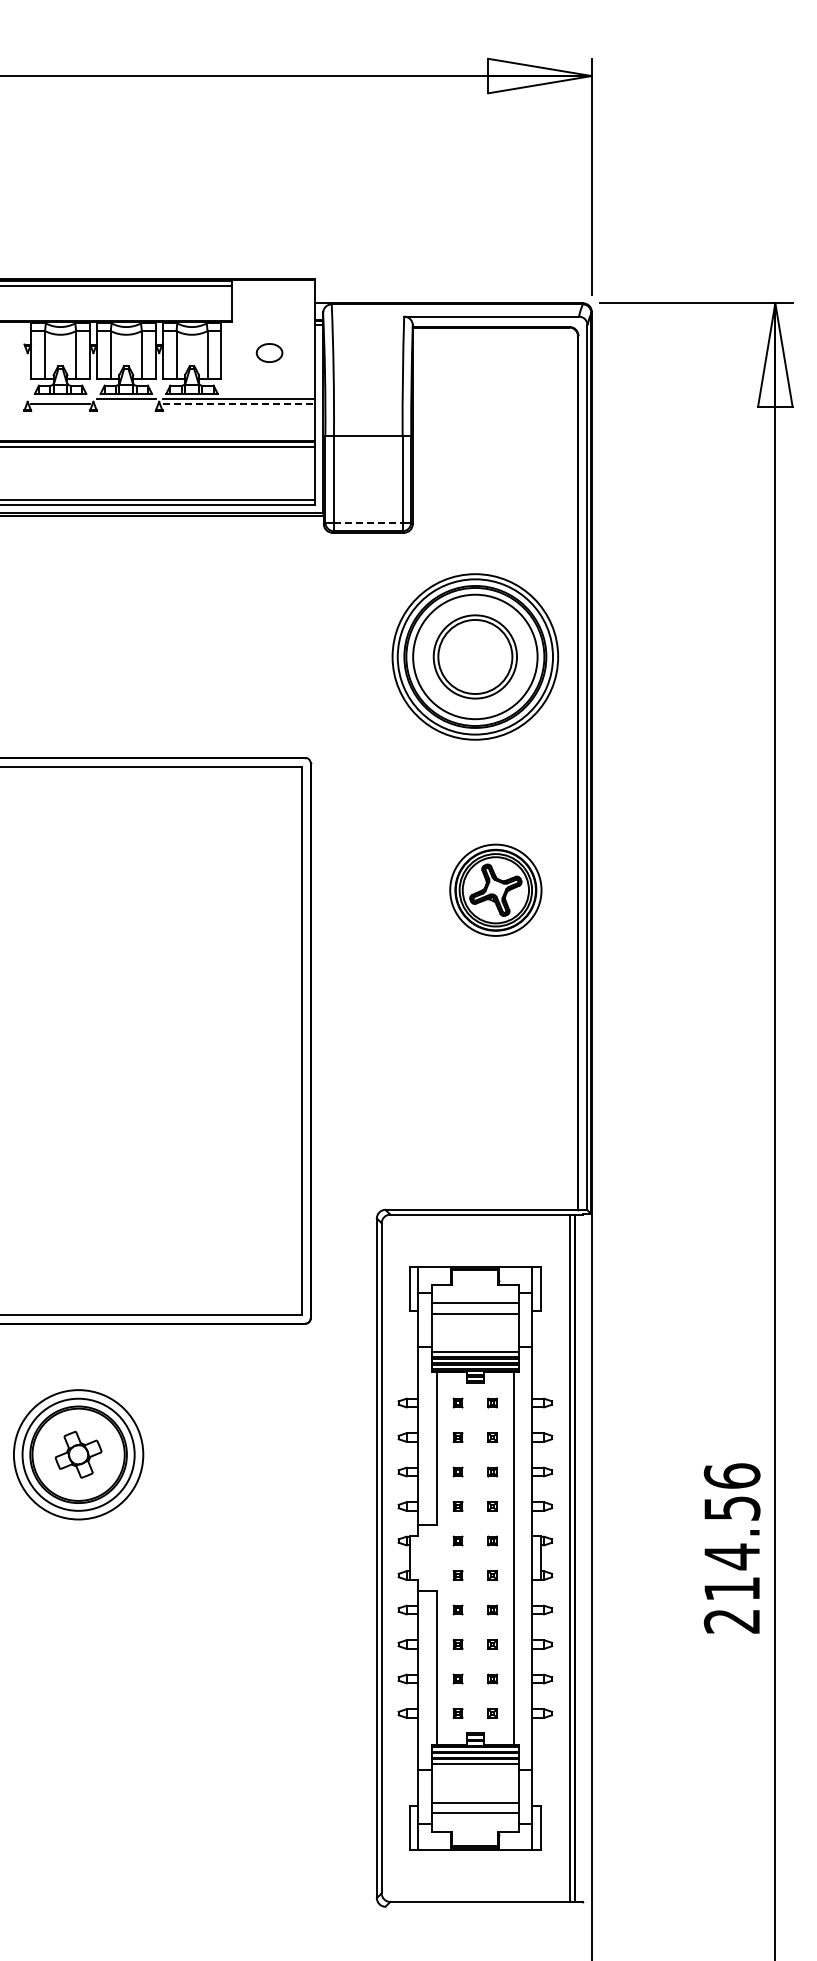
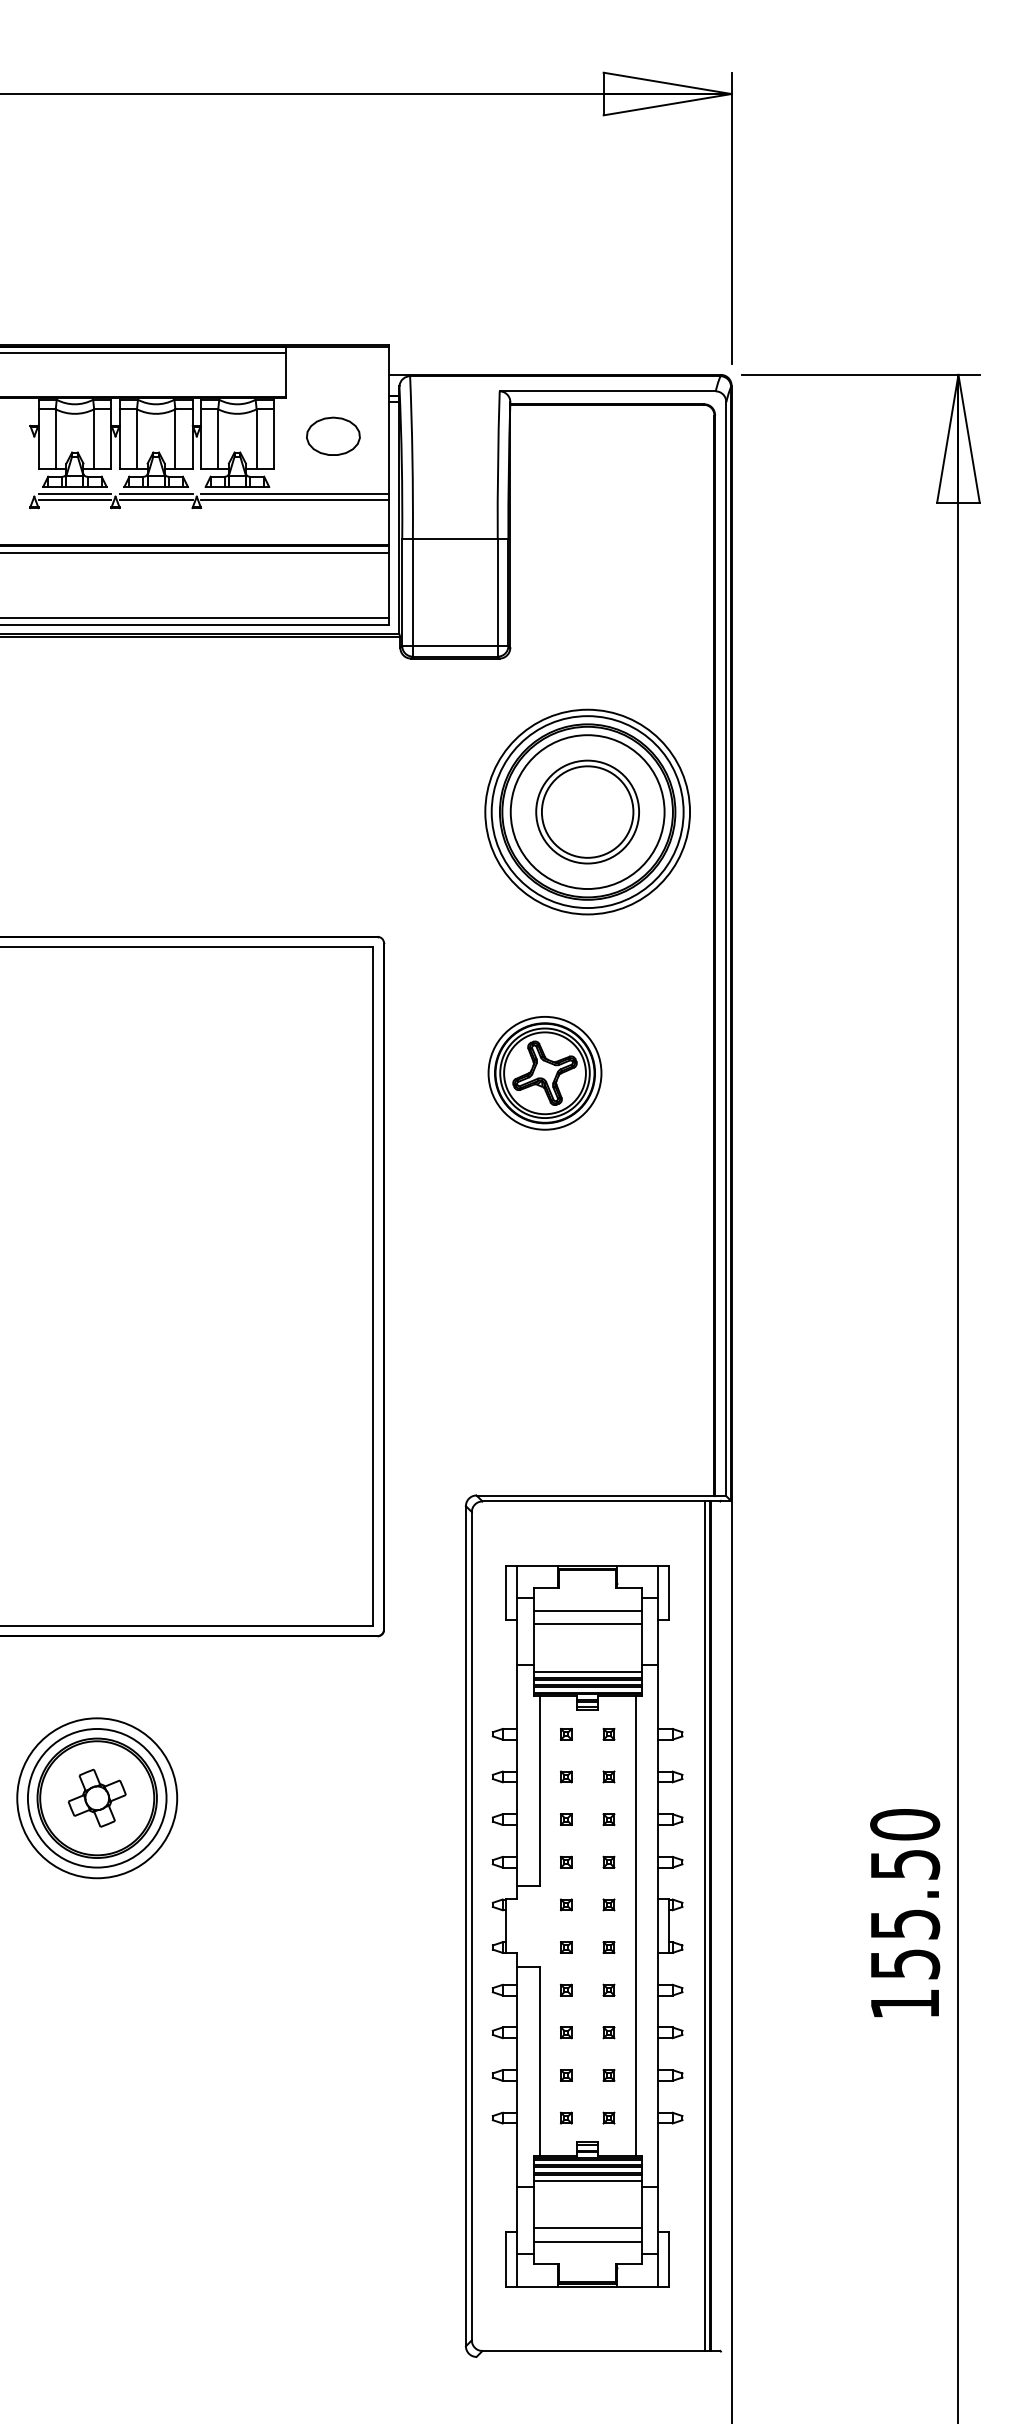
part: (269, 352) -> (333, 435), size x1.67
line: (60, 399) -> (74, 493), added
line: (125, 404) -> (155, 500), added
line: (238, 404) -> (294, 500), dashed -> solid
line: (368, 522) -> (455, 645), dashed -> solid
part: (495, 889) -> (544, 1072), moved
text: (731, 1548) -> (904, 1914), 214.56 -> 155.50

